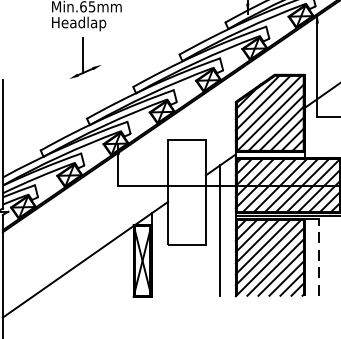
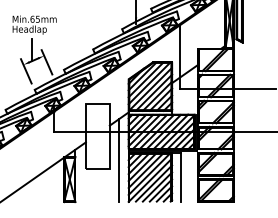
line: (105, 75) -> (46, 62), added
line: (73, 89) -> (26, 71), added
line: (318, 255) -> (180, 176), dashed -> solid

